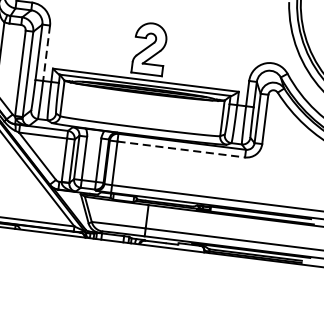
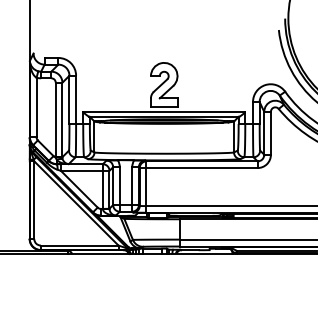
line: (46, 54) -> (76, 100), dashed -> solid
line: (181, 150) -> (202, 168), dashed -> solid

